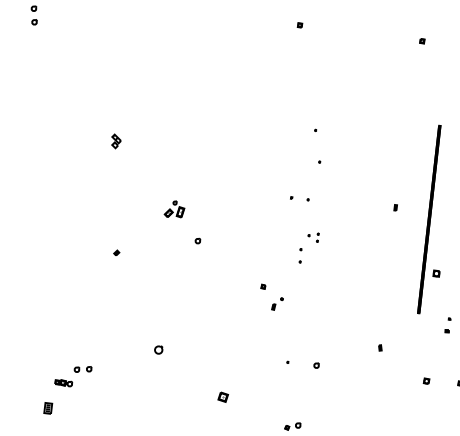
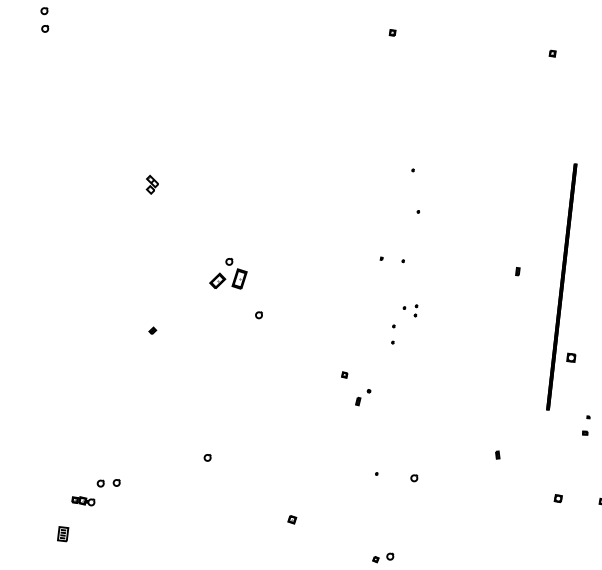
part: (174, 209) -> (228, 273), size x1.43
part: (158, 349) -> (207, 457), size x0.62
part: (223, 397) -> (292, 519), size x0.62

